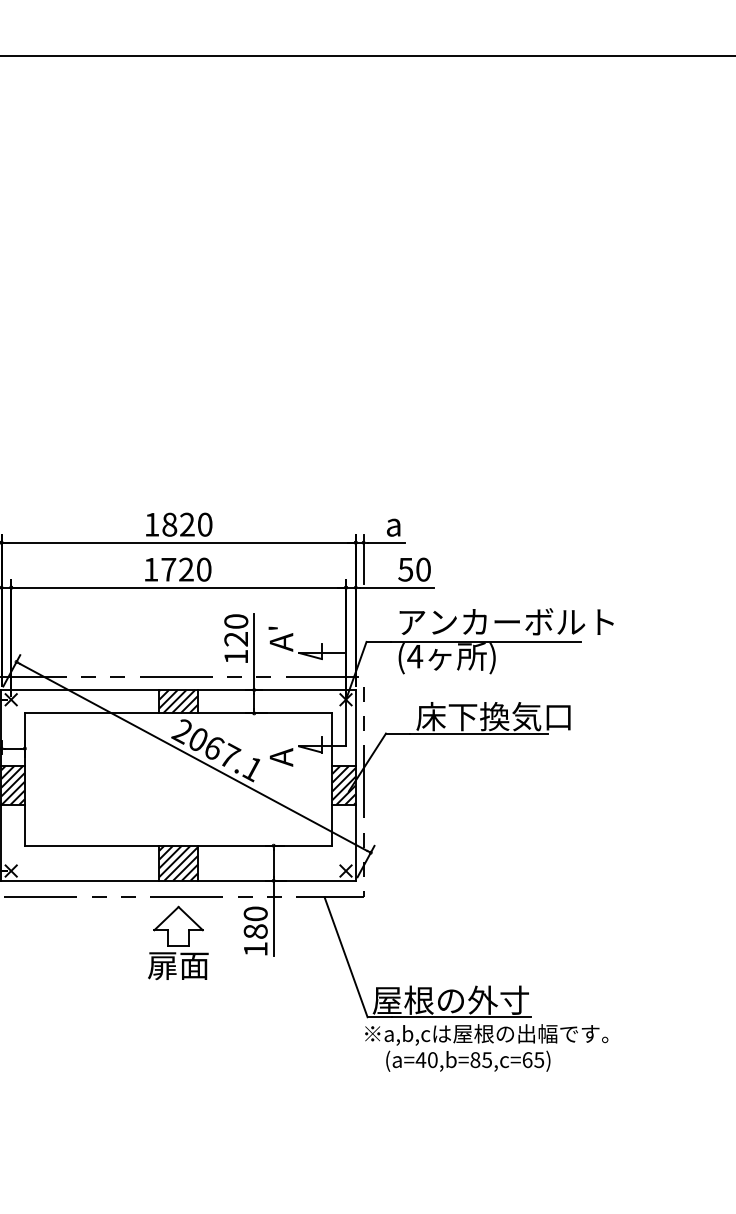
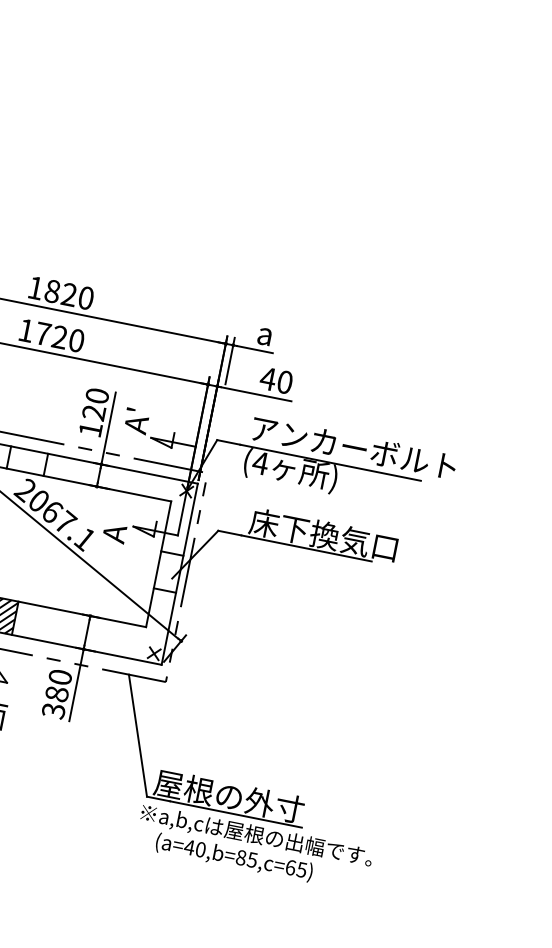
text: (405, 569) -> (267, 378), 50 -> 40
hatch: (178, 701) -> (27, 460), removed
hatch: (343, 784) -> (168, 571), removed
text: (255, 949) -> (53, 711), 180 -> 380

